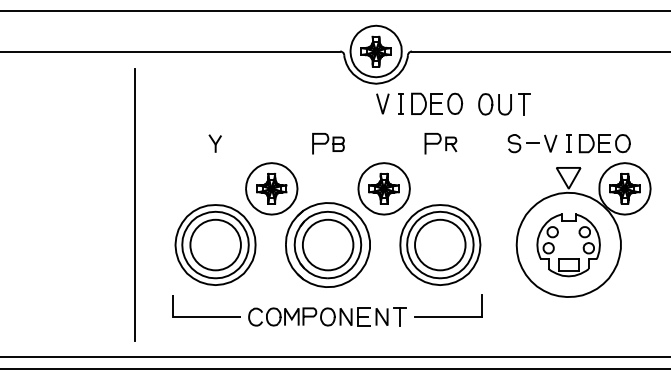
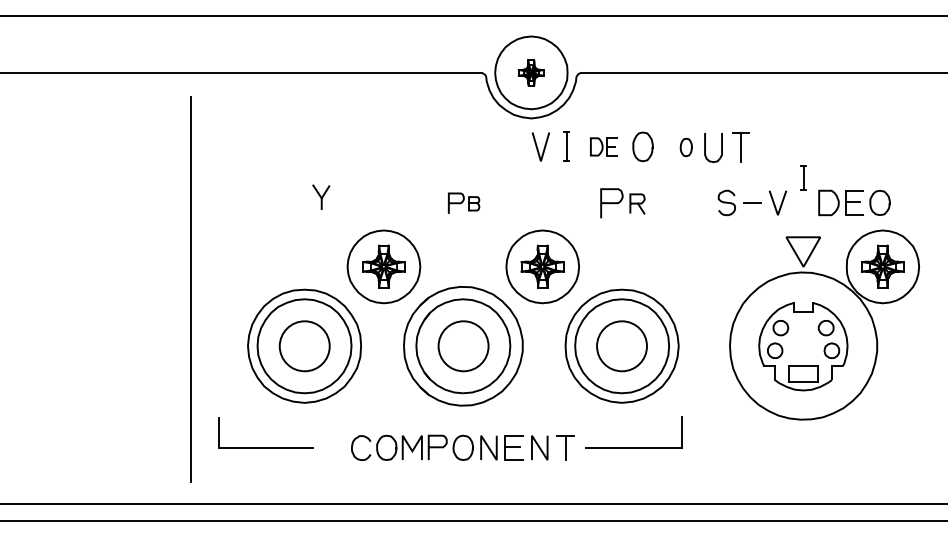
part: (376, 51) -> (531, 72), size x0.6
part: (427, 103) -> (603, 146), size x0.6
part: (485, 104) -> (686, 147), size x0.6
part: (215, 143) -> (321, 196), moved
part: (328, 143) -> (463, 203), size x0.7
part: (568, 143) -> (803, 177), moved
circle: (215, 245) -> (304, 346), size x0.7
circle: (328, 245) -> (463, 346), size x0.7
circle: (439, 245) -> (621, 346), size x0.7
line: (206, 316) -> (265, 447), moved

